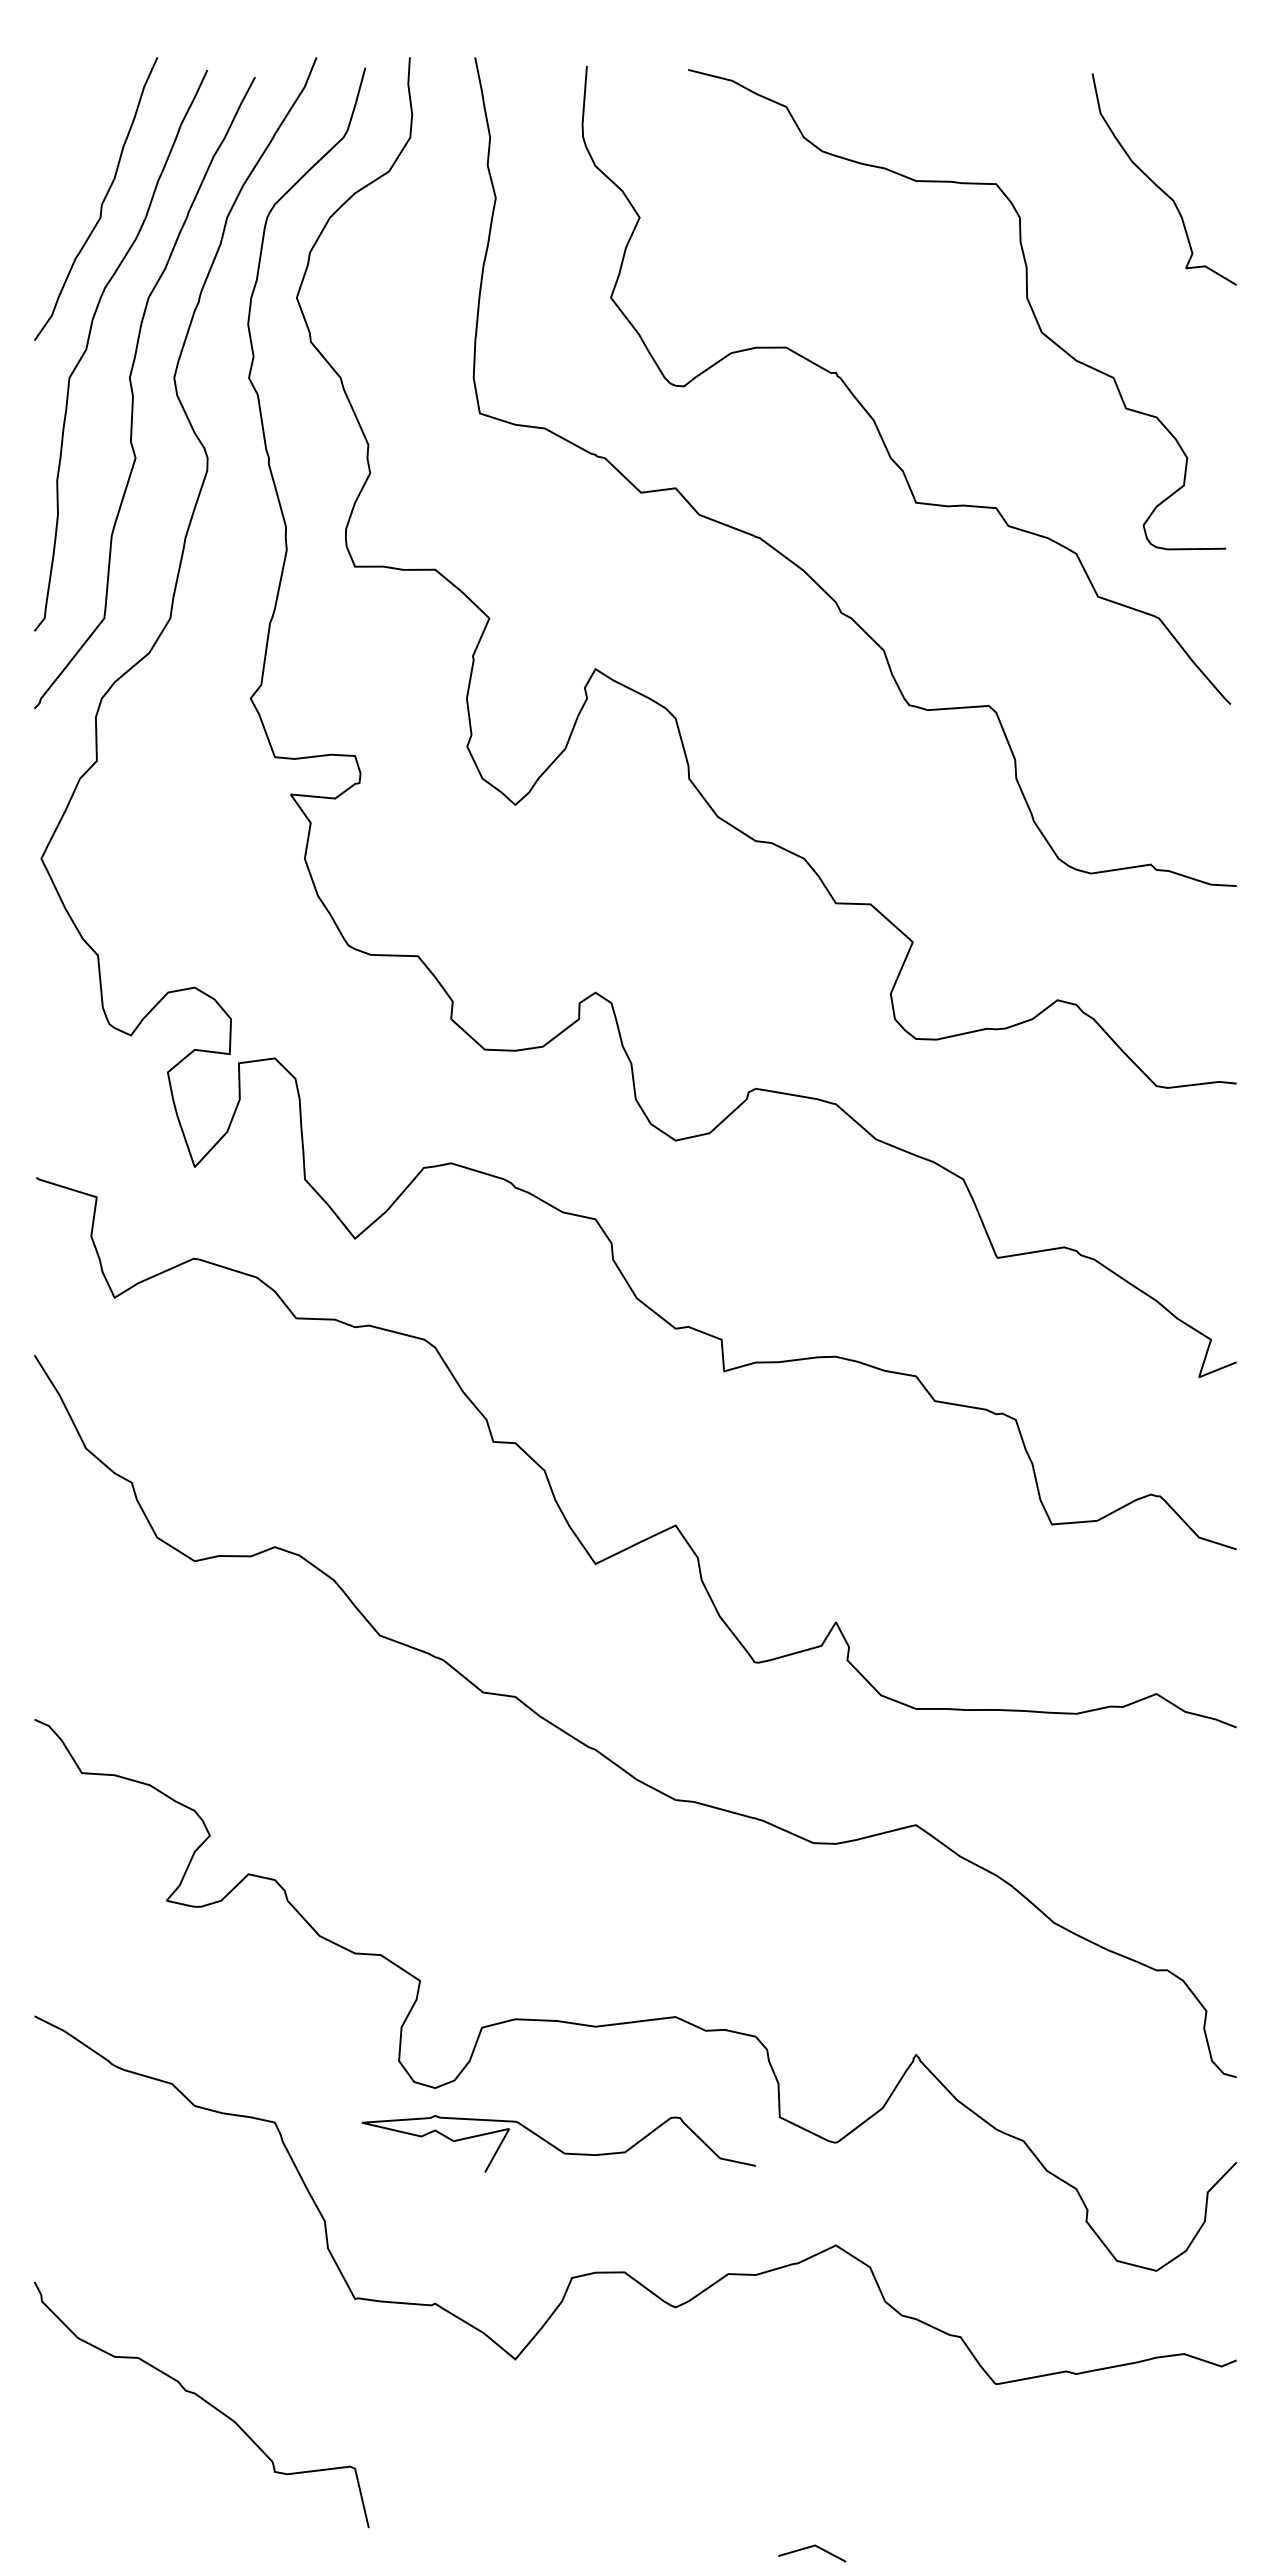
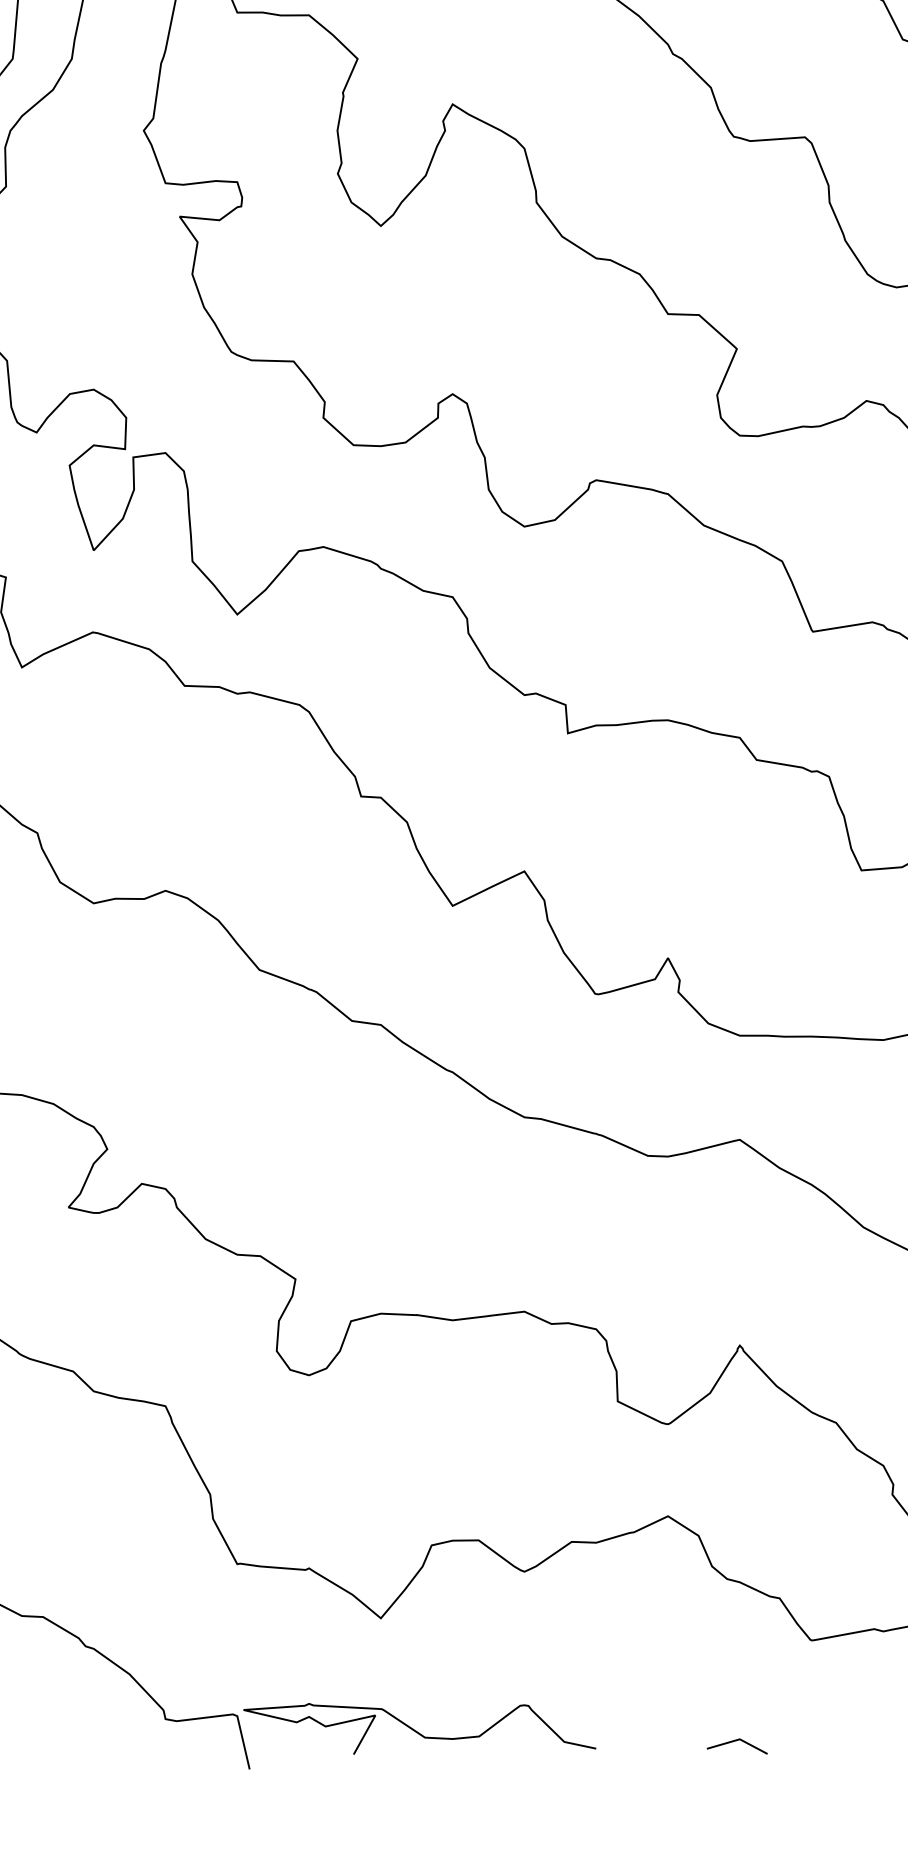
curve: (557, 2147) -> (418, 1732), moved
line: (812, 2547) -> (737, 1741), moved

